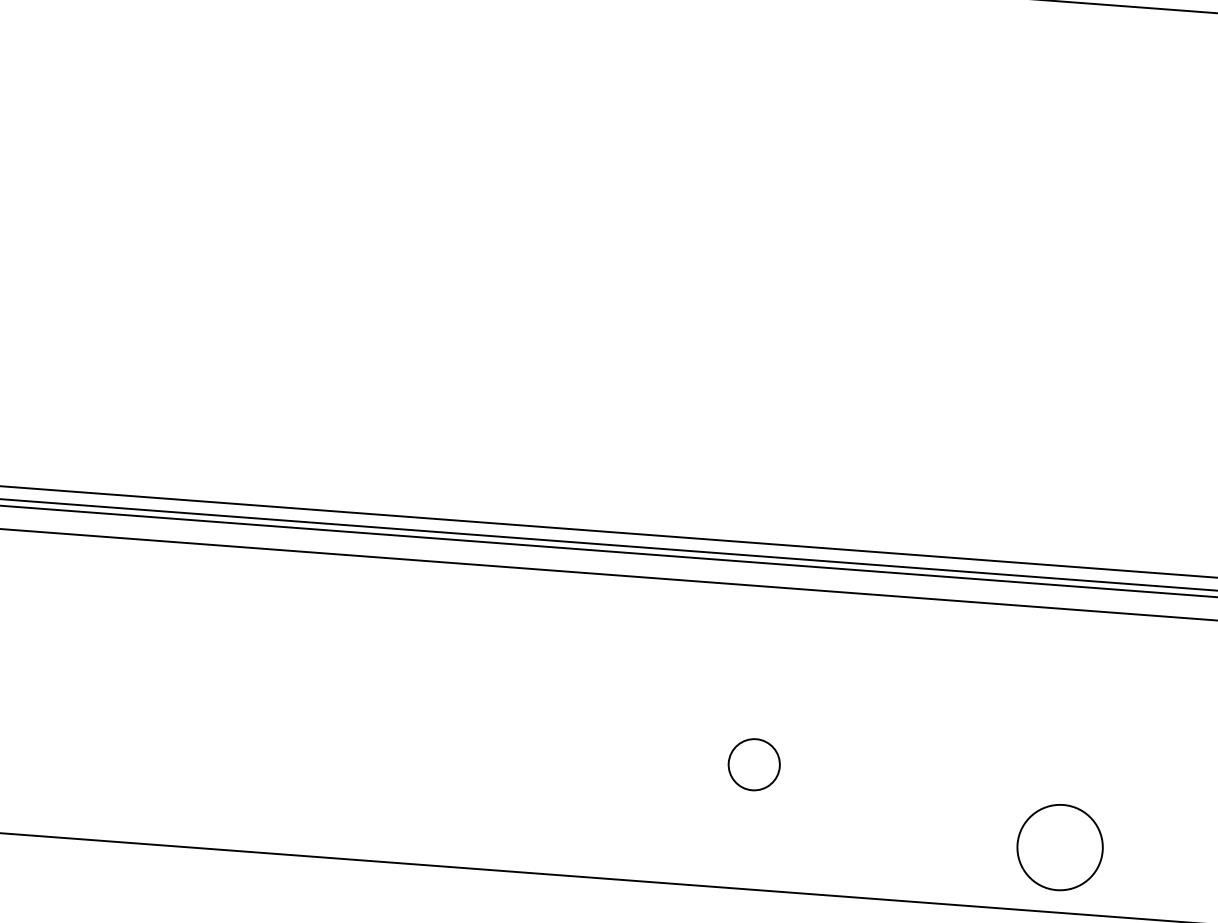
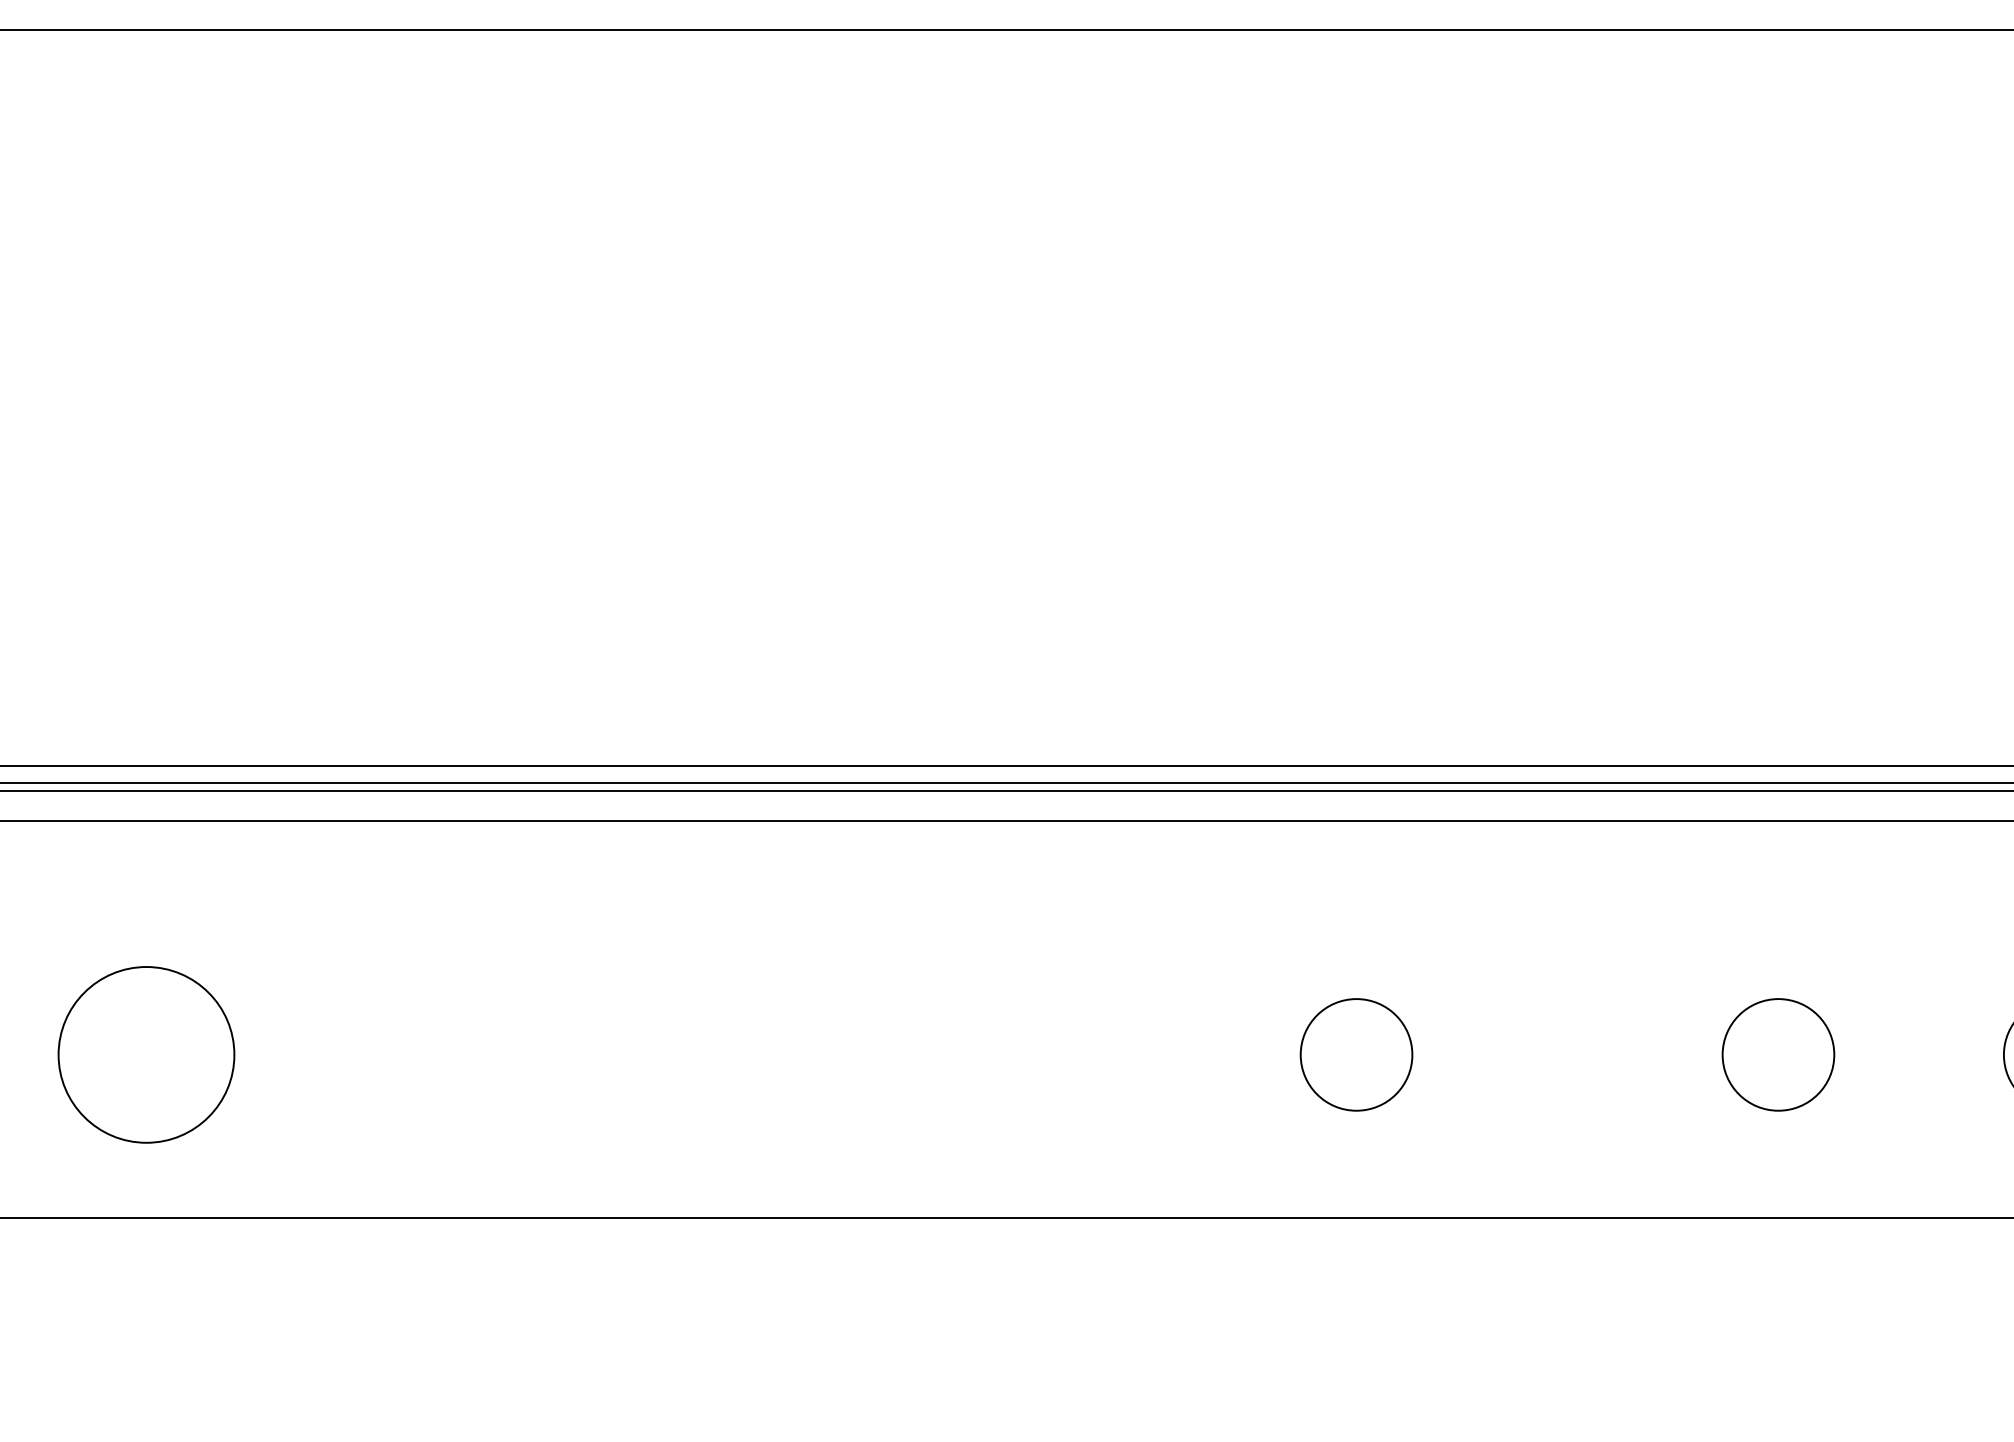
circle: (754, 764) -> (1356, 1054), size x1.67
circle: (1060, 847) -> (1778, 1054), moved

